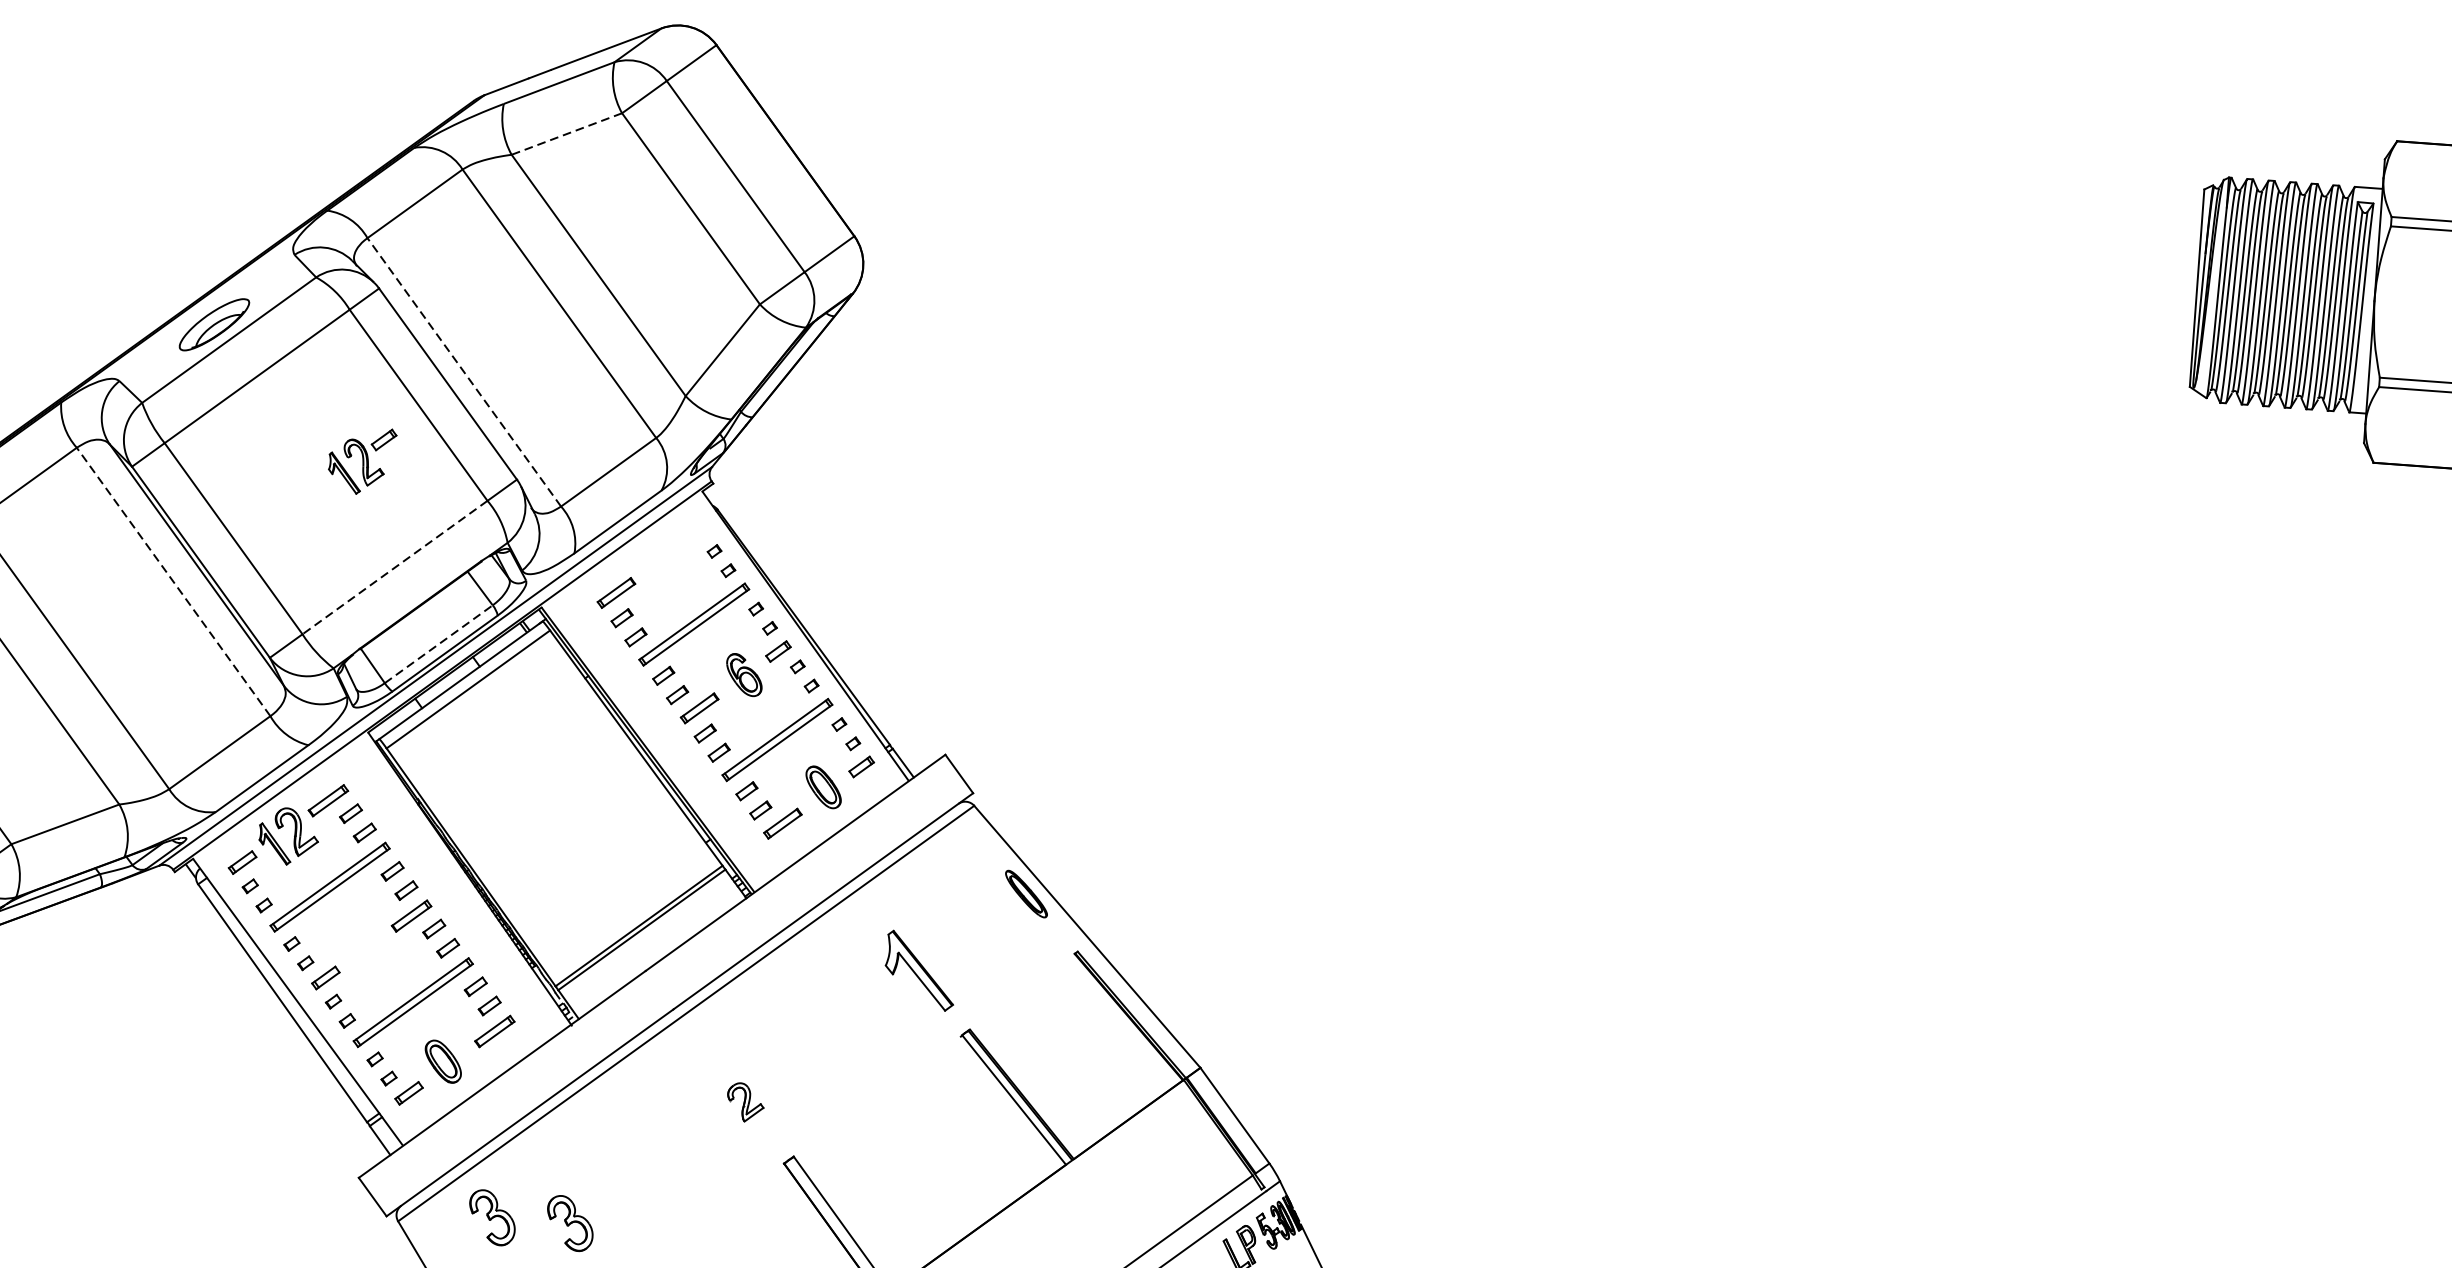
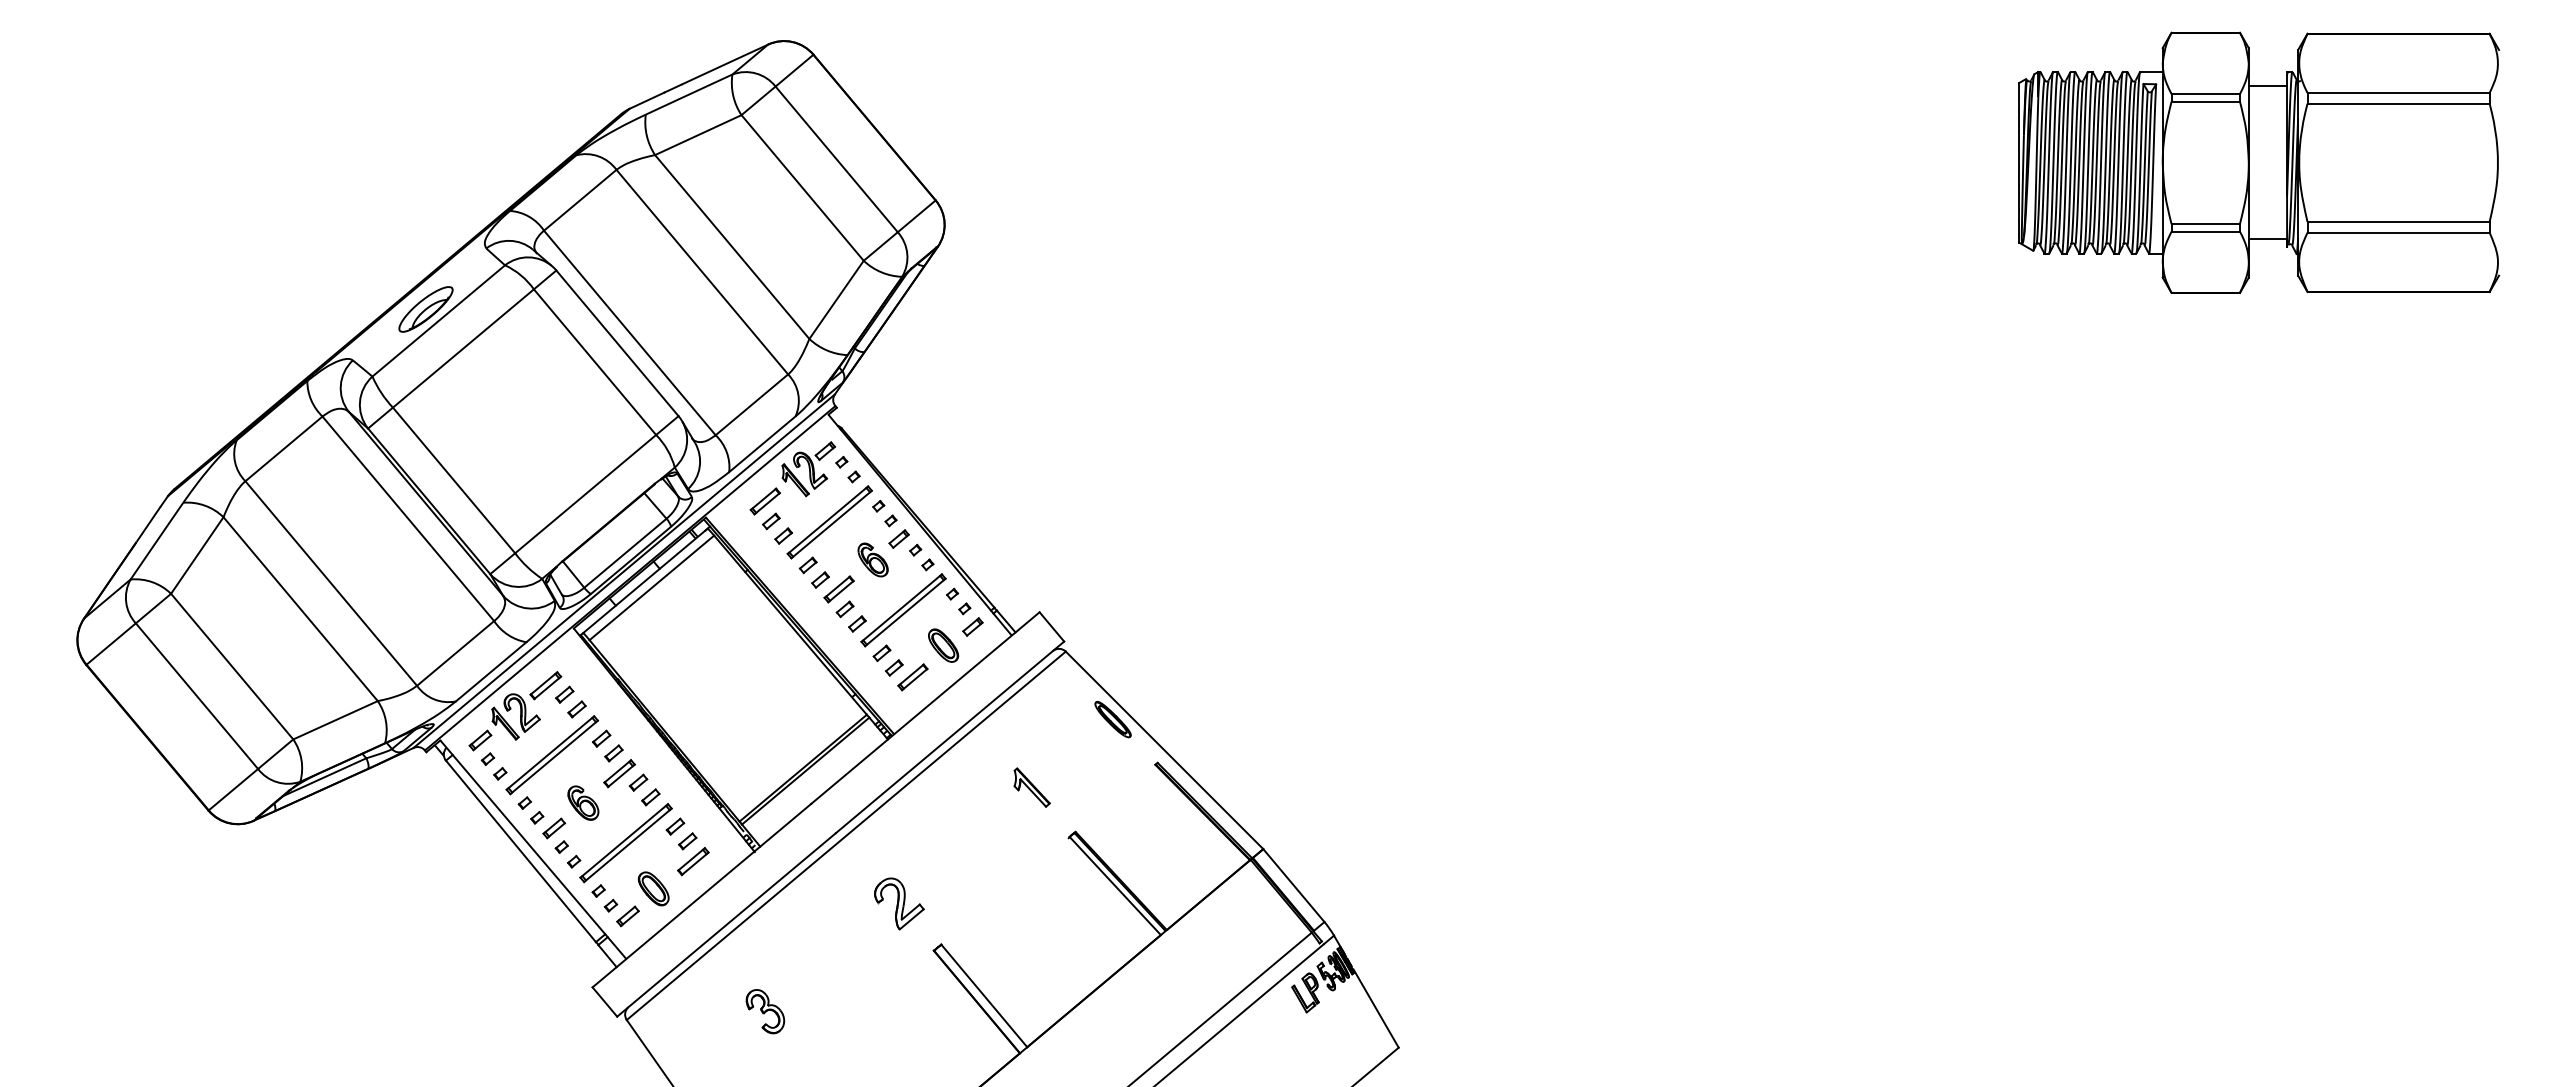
line: (567, 134) -> (698, 135), dashed -> solid
line: (463, 371) -> (629, 332), dashed -> solid
part: (361, 461) -> (808, 469), moved
line: (394, 568) -> (585, 494), dashed -> solid
line: (173, 581) -> (408, 518), dashed -> solid
line: (438, 644) -> (625, 553), dashed -> solid
part: (364, 948) -> (583, 802), added
part: (919, 970) -> (1031, 787), size x0.62
part: (745, 1102) -> (899, 903), size x1.67
part: (492, 1217) -> (702, 1011), removed

